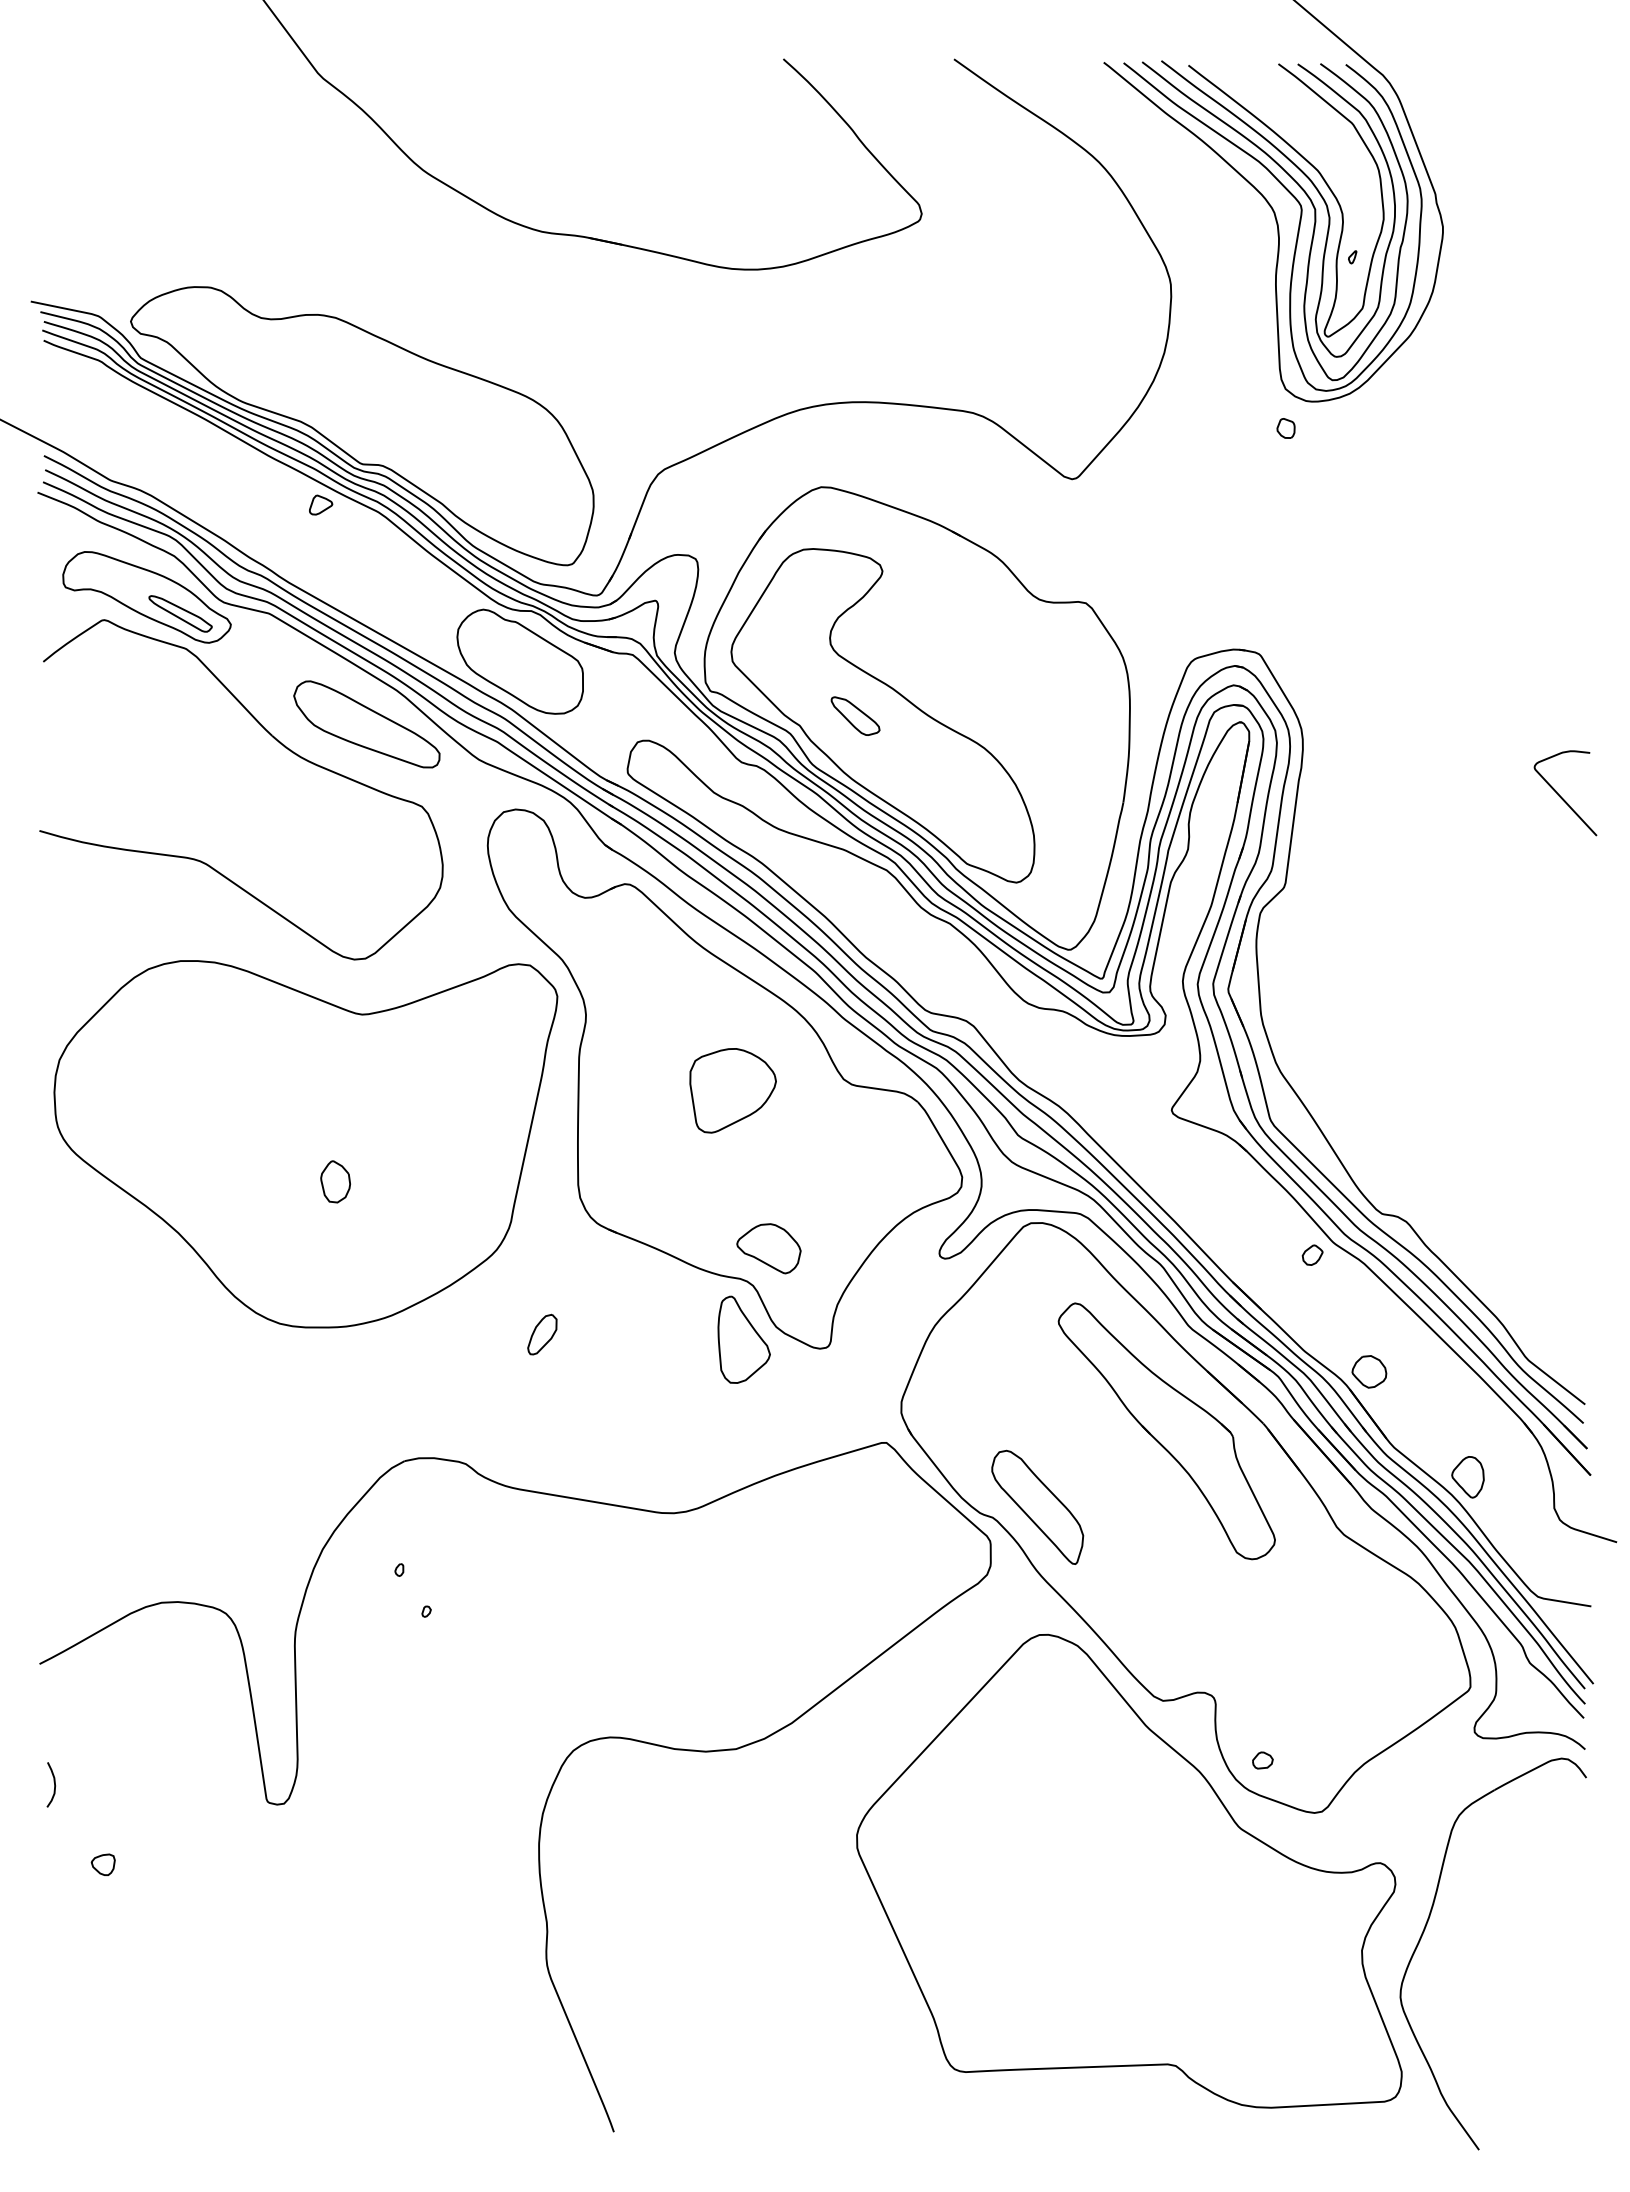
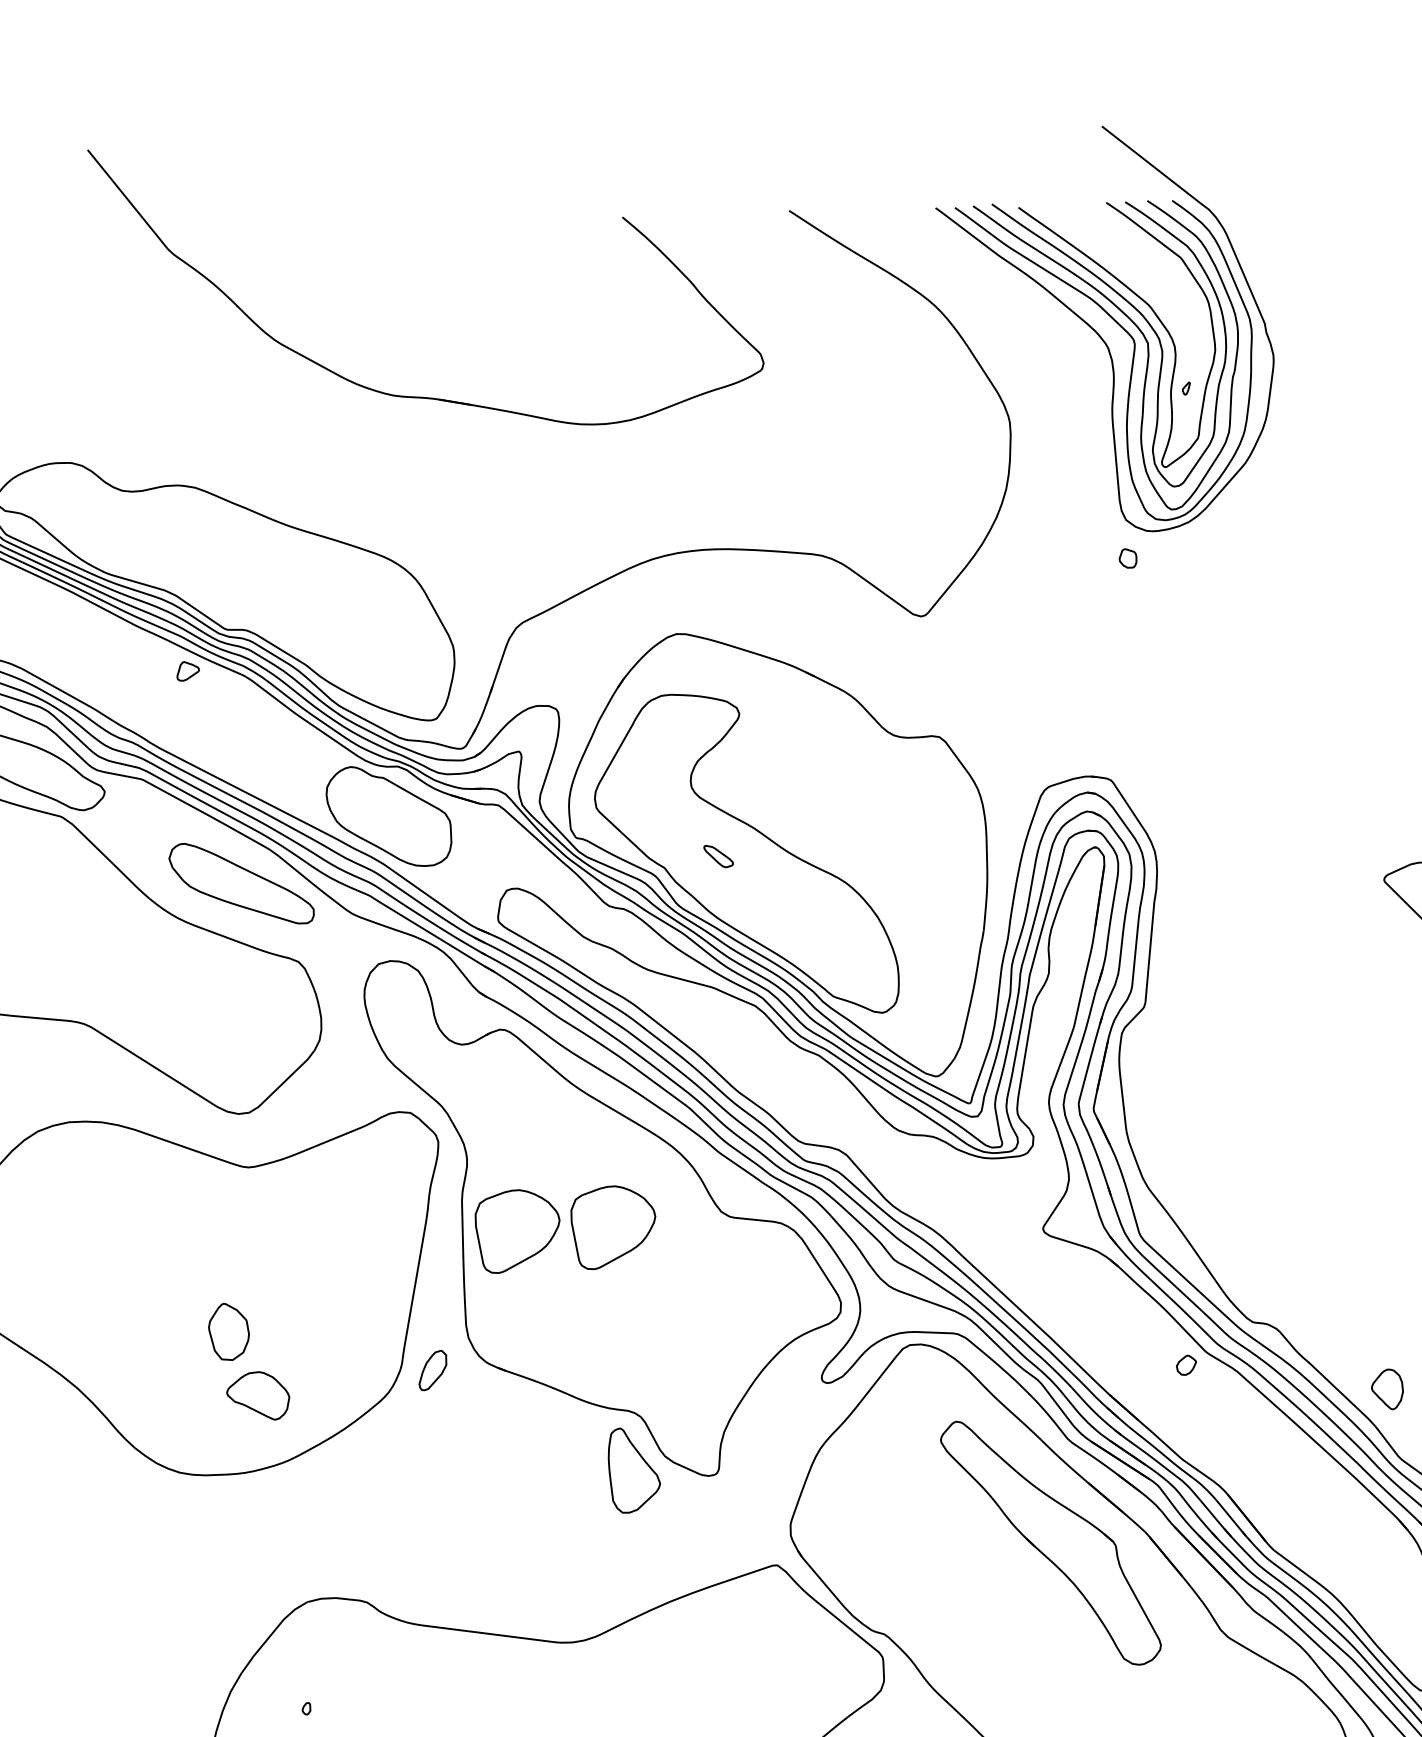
part: (180, 613) -> (55, 782), removed
part: (855, 715) -> (718, 855), size x0.6
part: (634, 1090) -> (517, 1230), added
part: (335, 1181) -> (228, 1331), size x1.4
part: (768, 1248) -> (257, 1396), moved
part: (542, 1334) -> (432, 1370), moved
part: (1369, 1371) -> (1246, 1476), removed
part: (1467, 1477) -> (1386, 1389), moved
part: (1037, 1506) -> (927, 1621), removed

